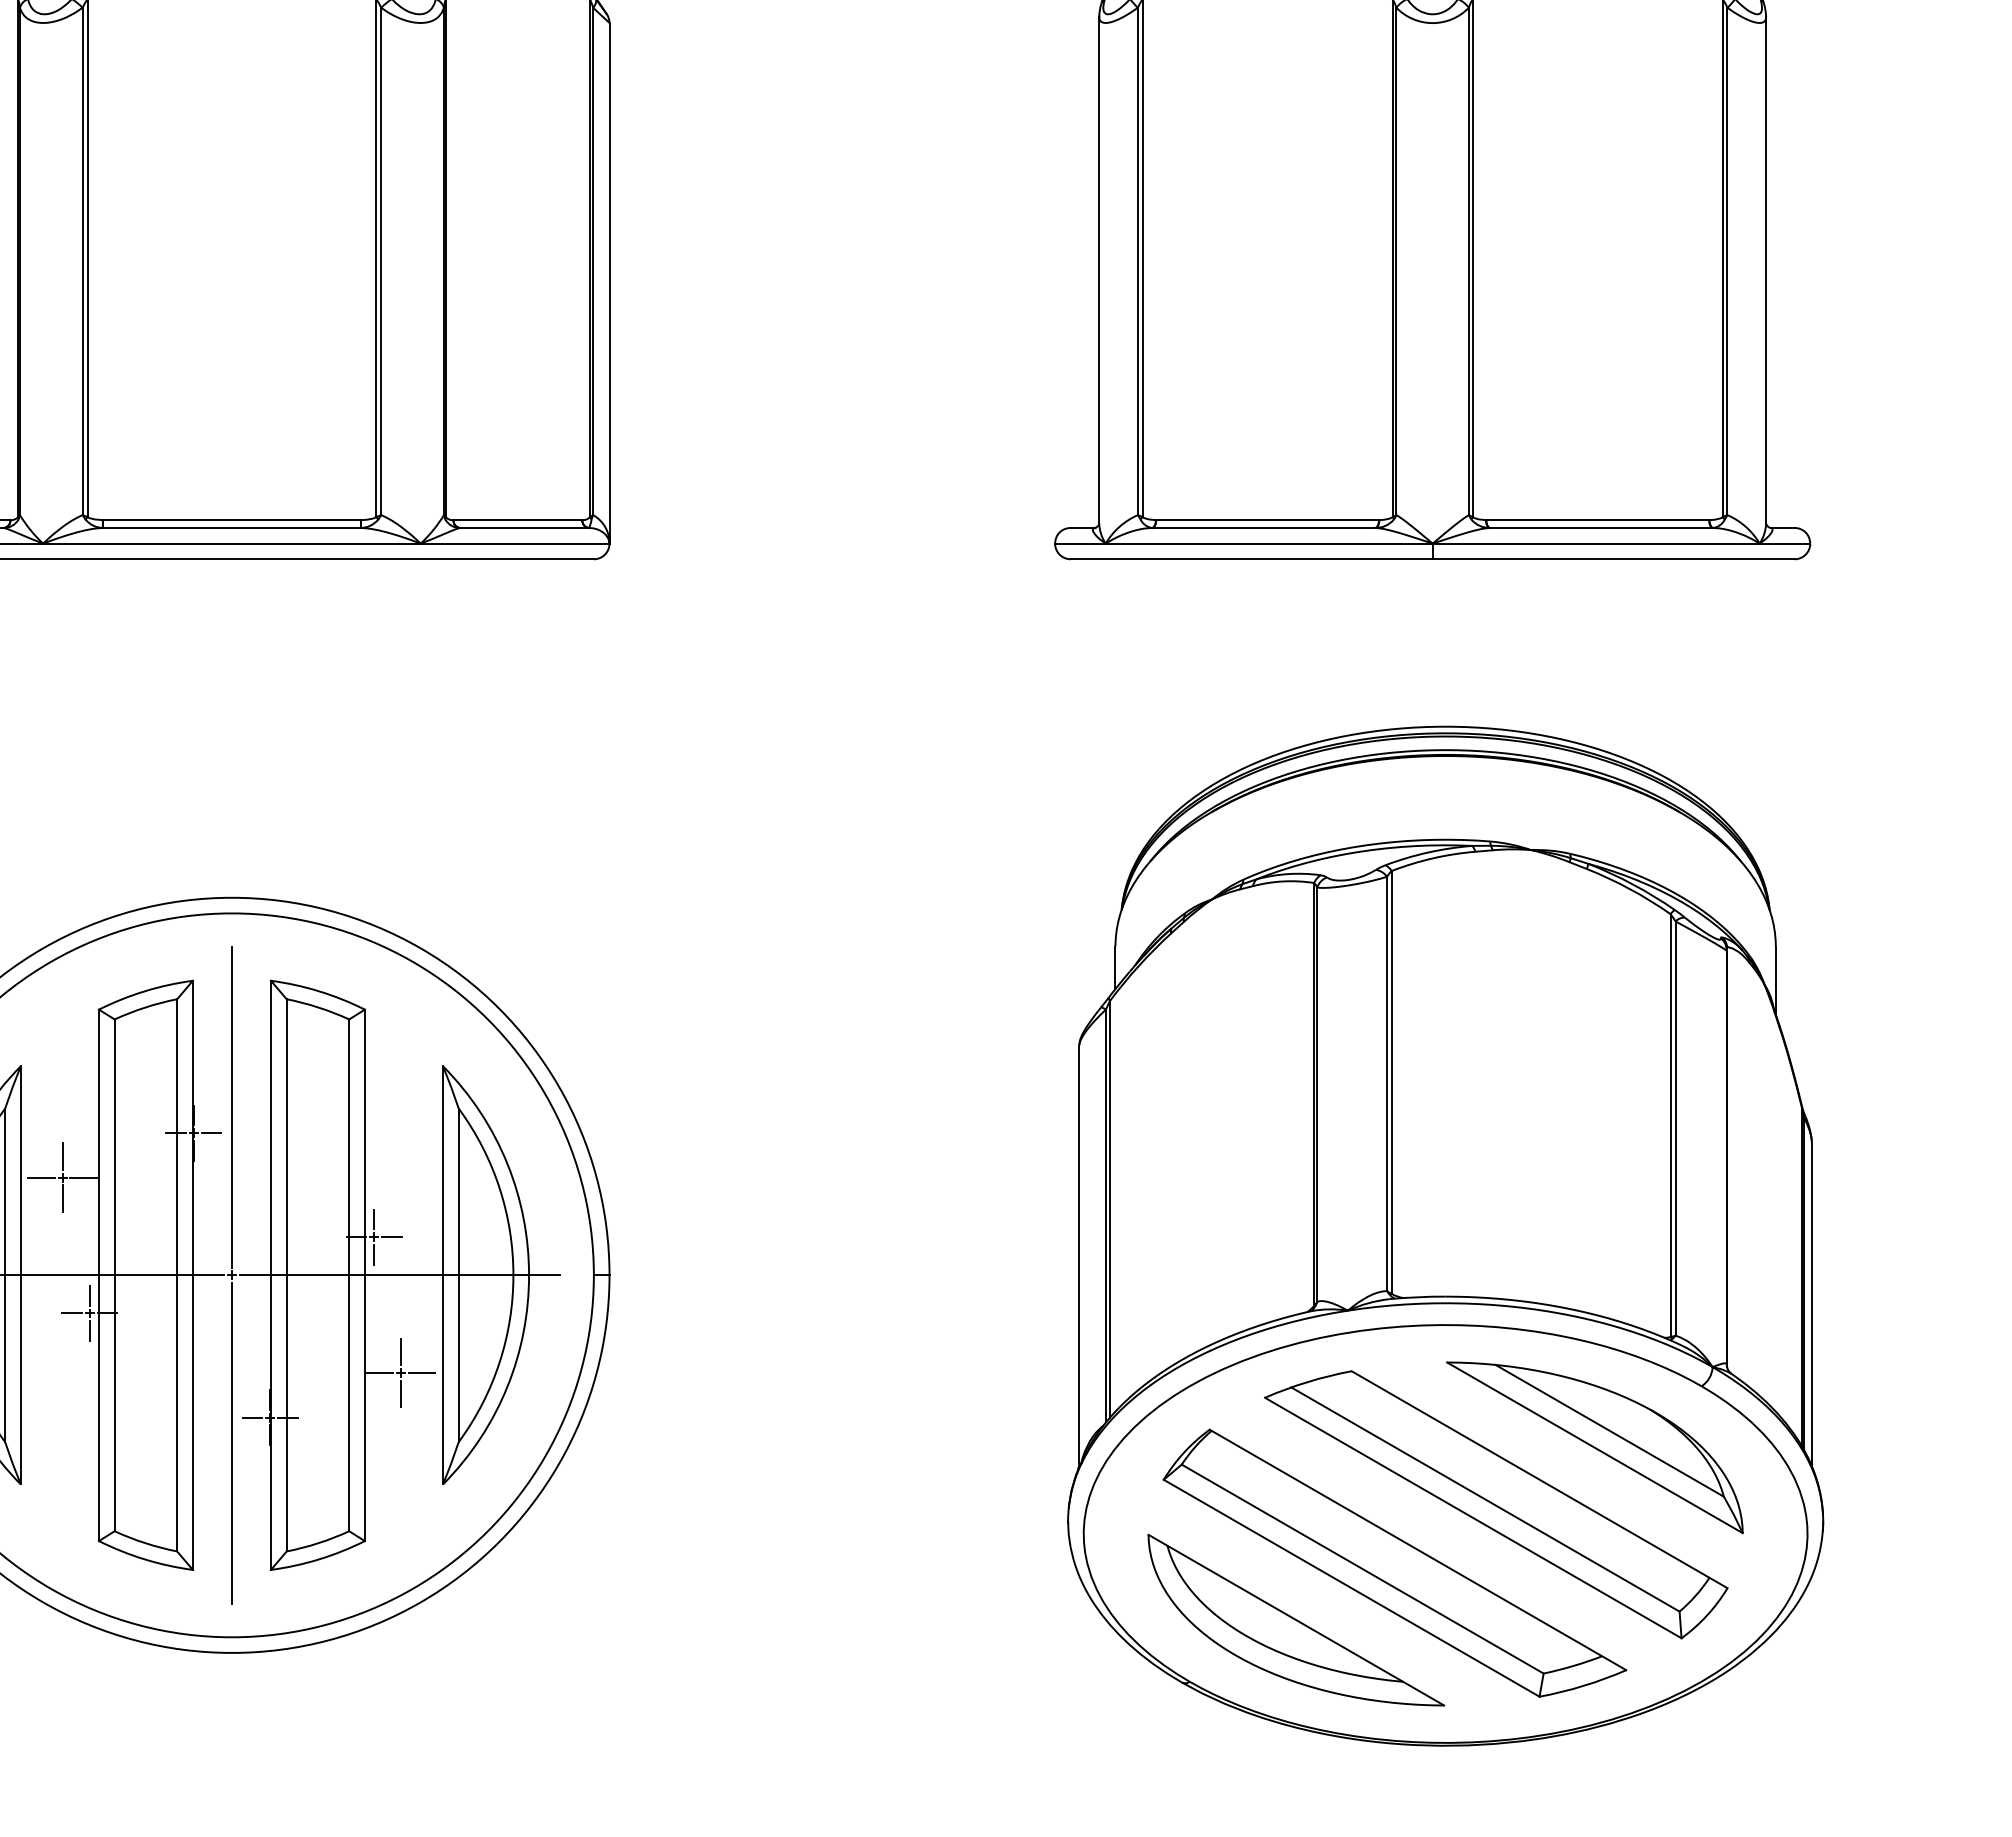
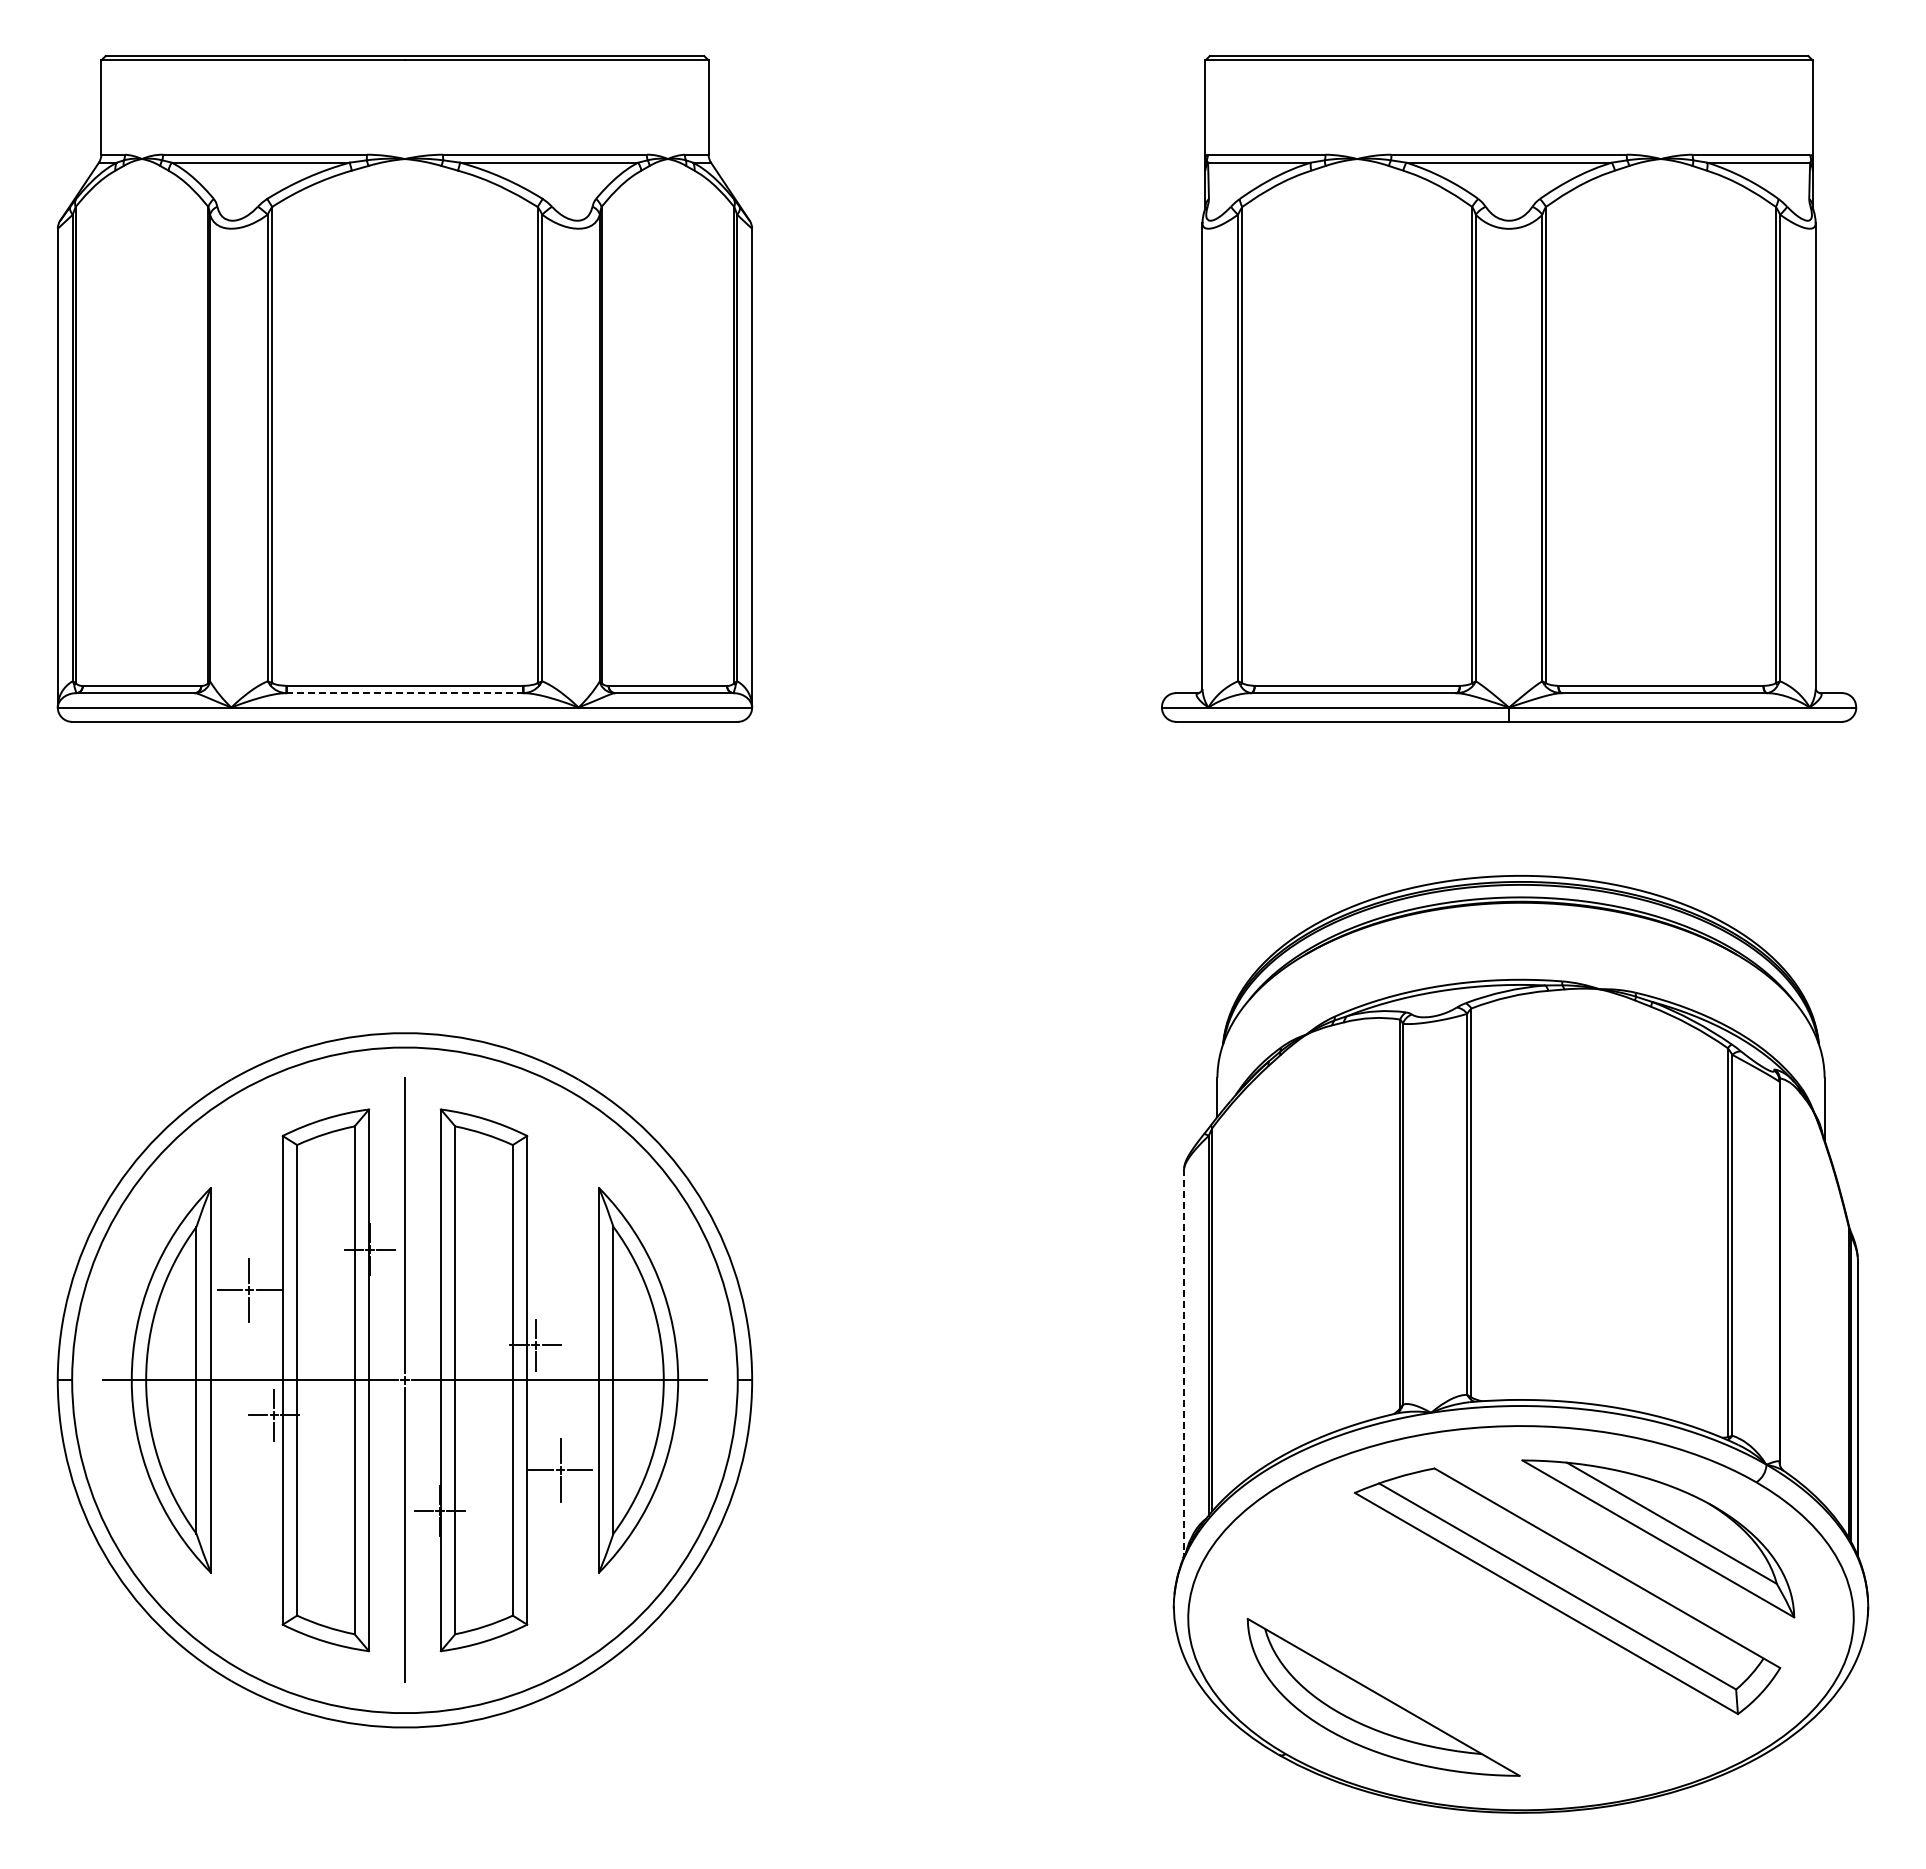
line: (232, 528) -> (405, 693), solid -> dashed
line: (1079, 1254) -> (1184, 1361), solid -> dashed
part: (1395, 1562) -> (1474, 1644), removed

